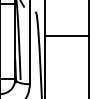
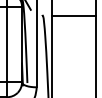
line: (66, 35) -> (73, 15), moved

